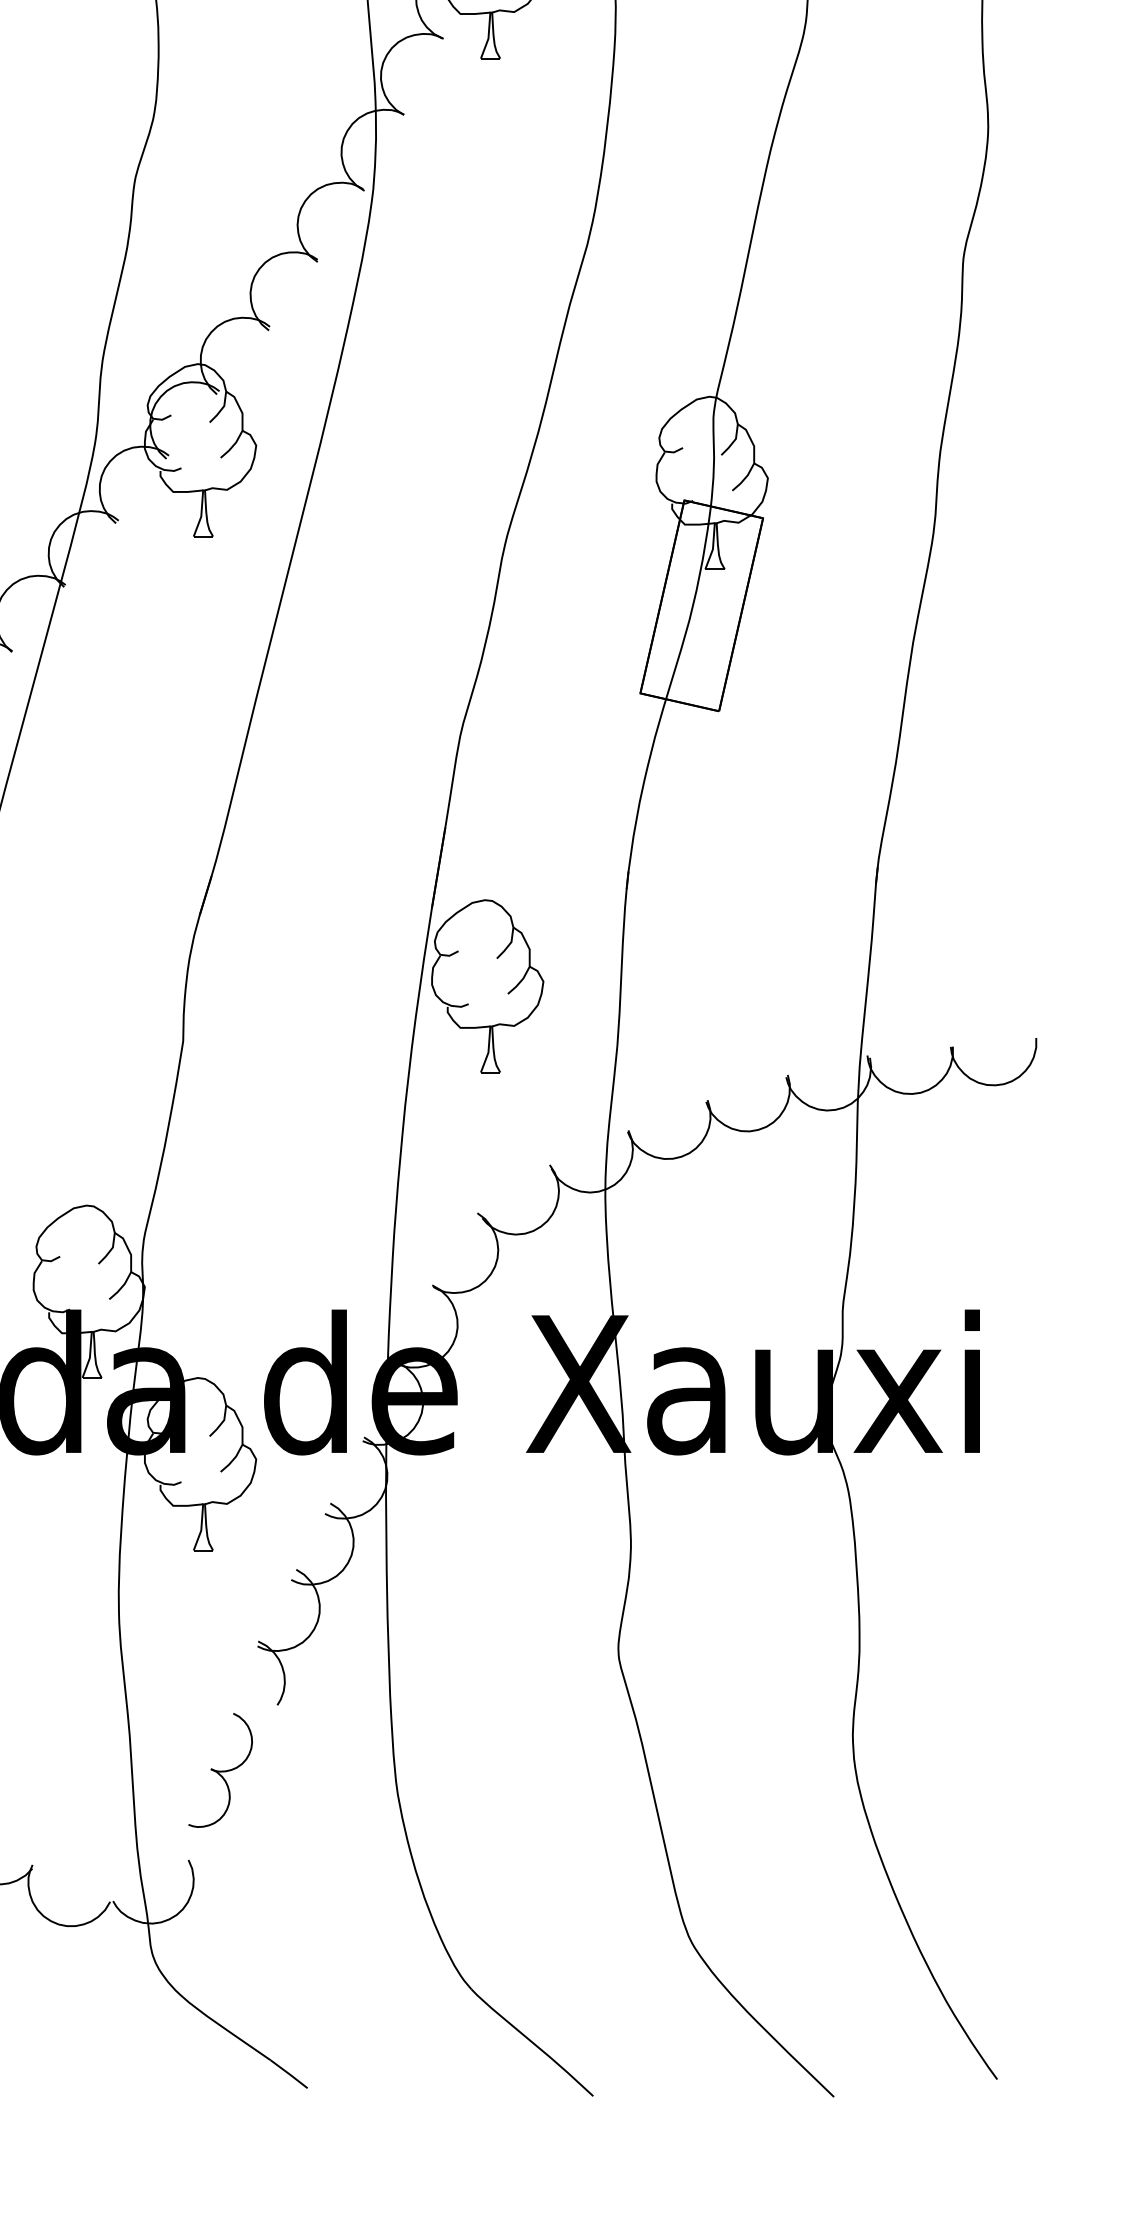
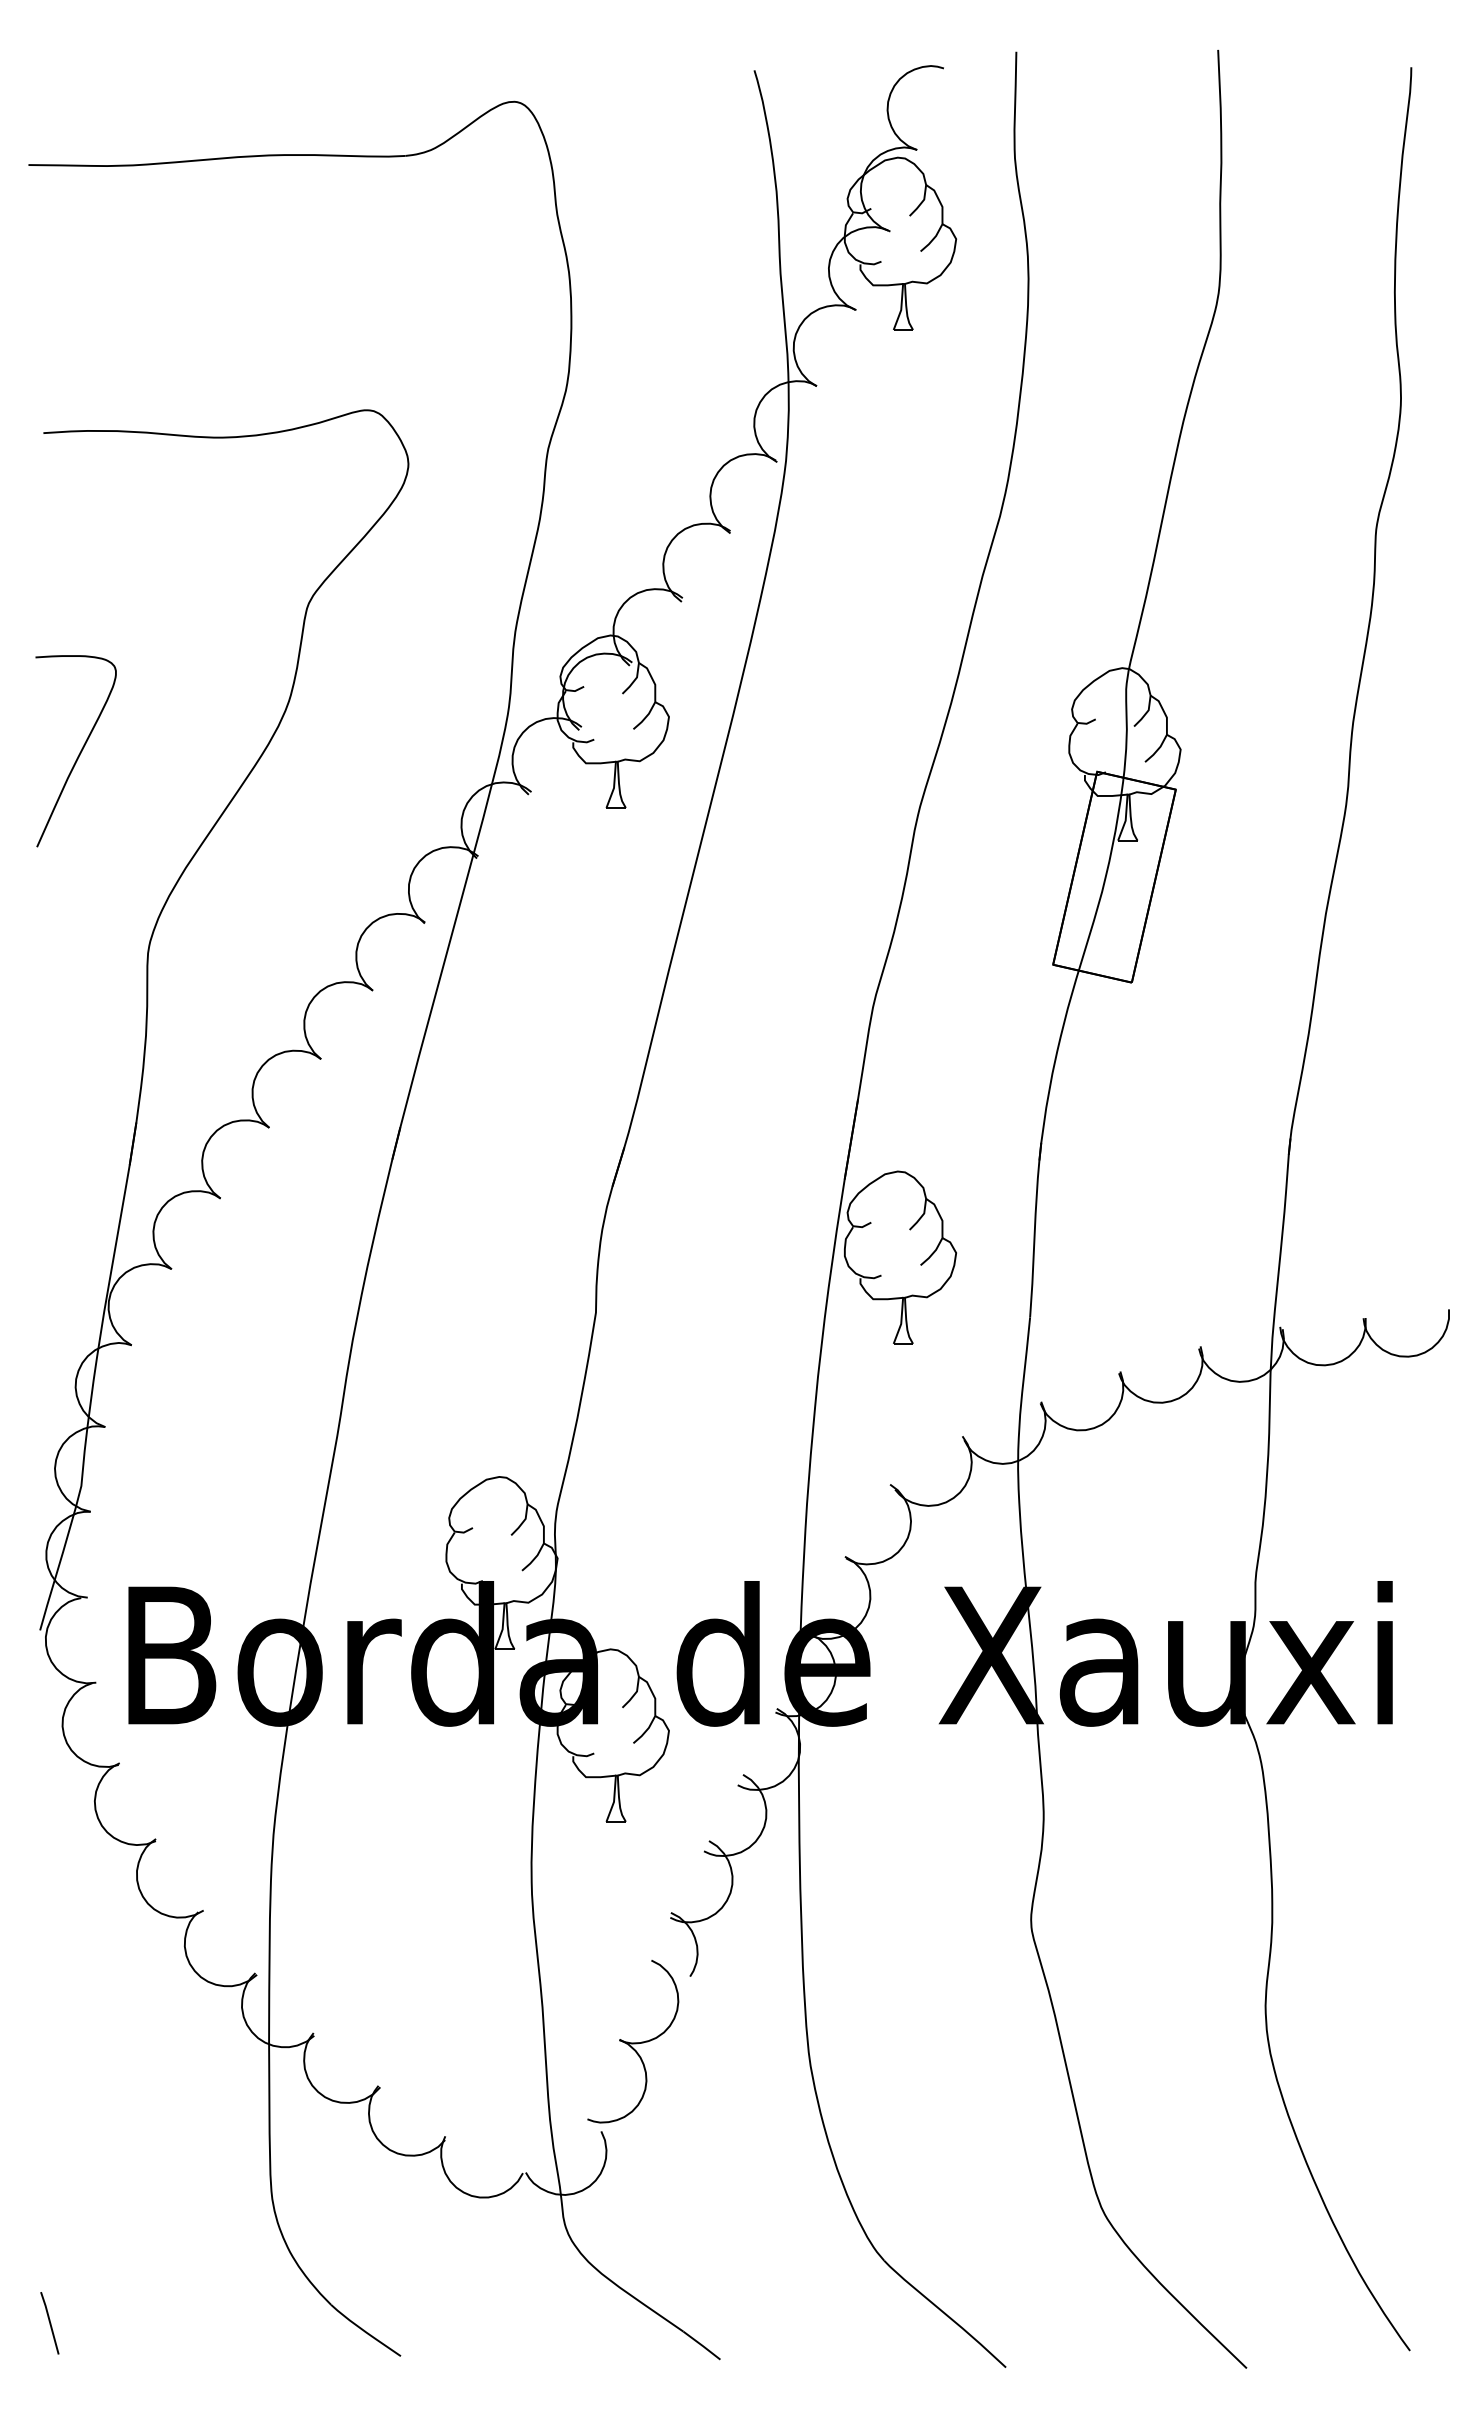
part: (220, 1770) -> (633, 2041), size x1.43

